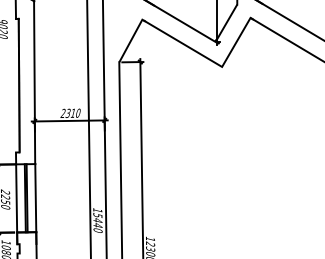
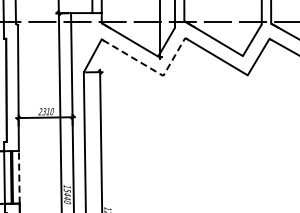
line: (209, 59) -> (153, 70), solid -> dashed
line: (36, 197) -> (19, 176), solid -> dashed

